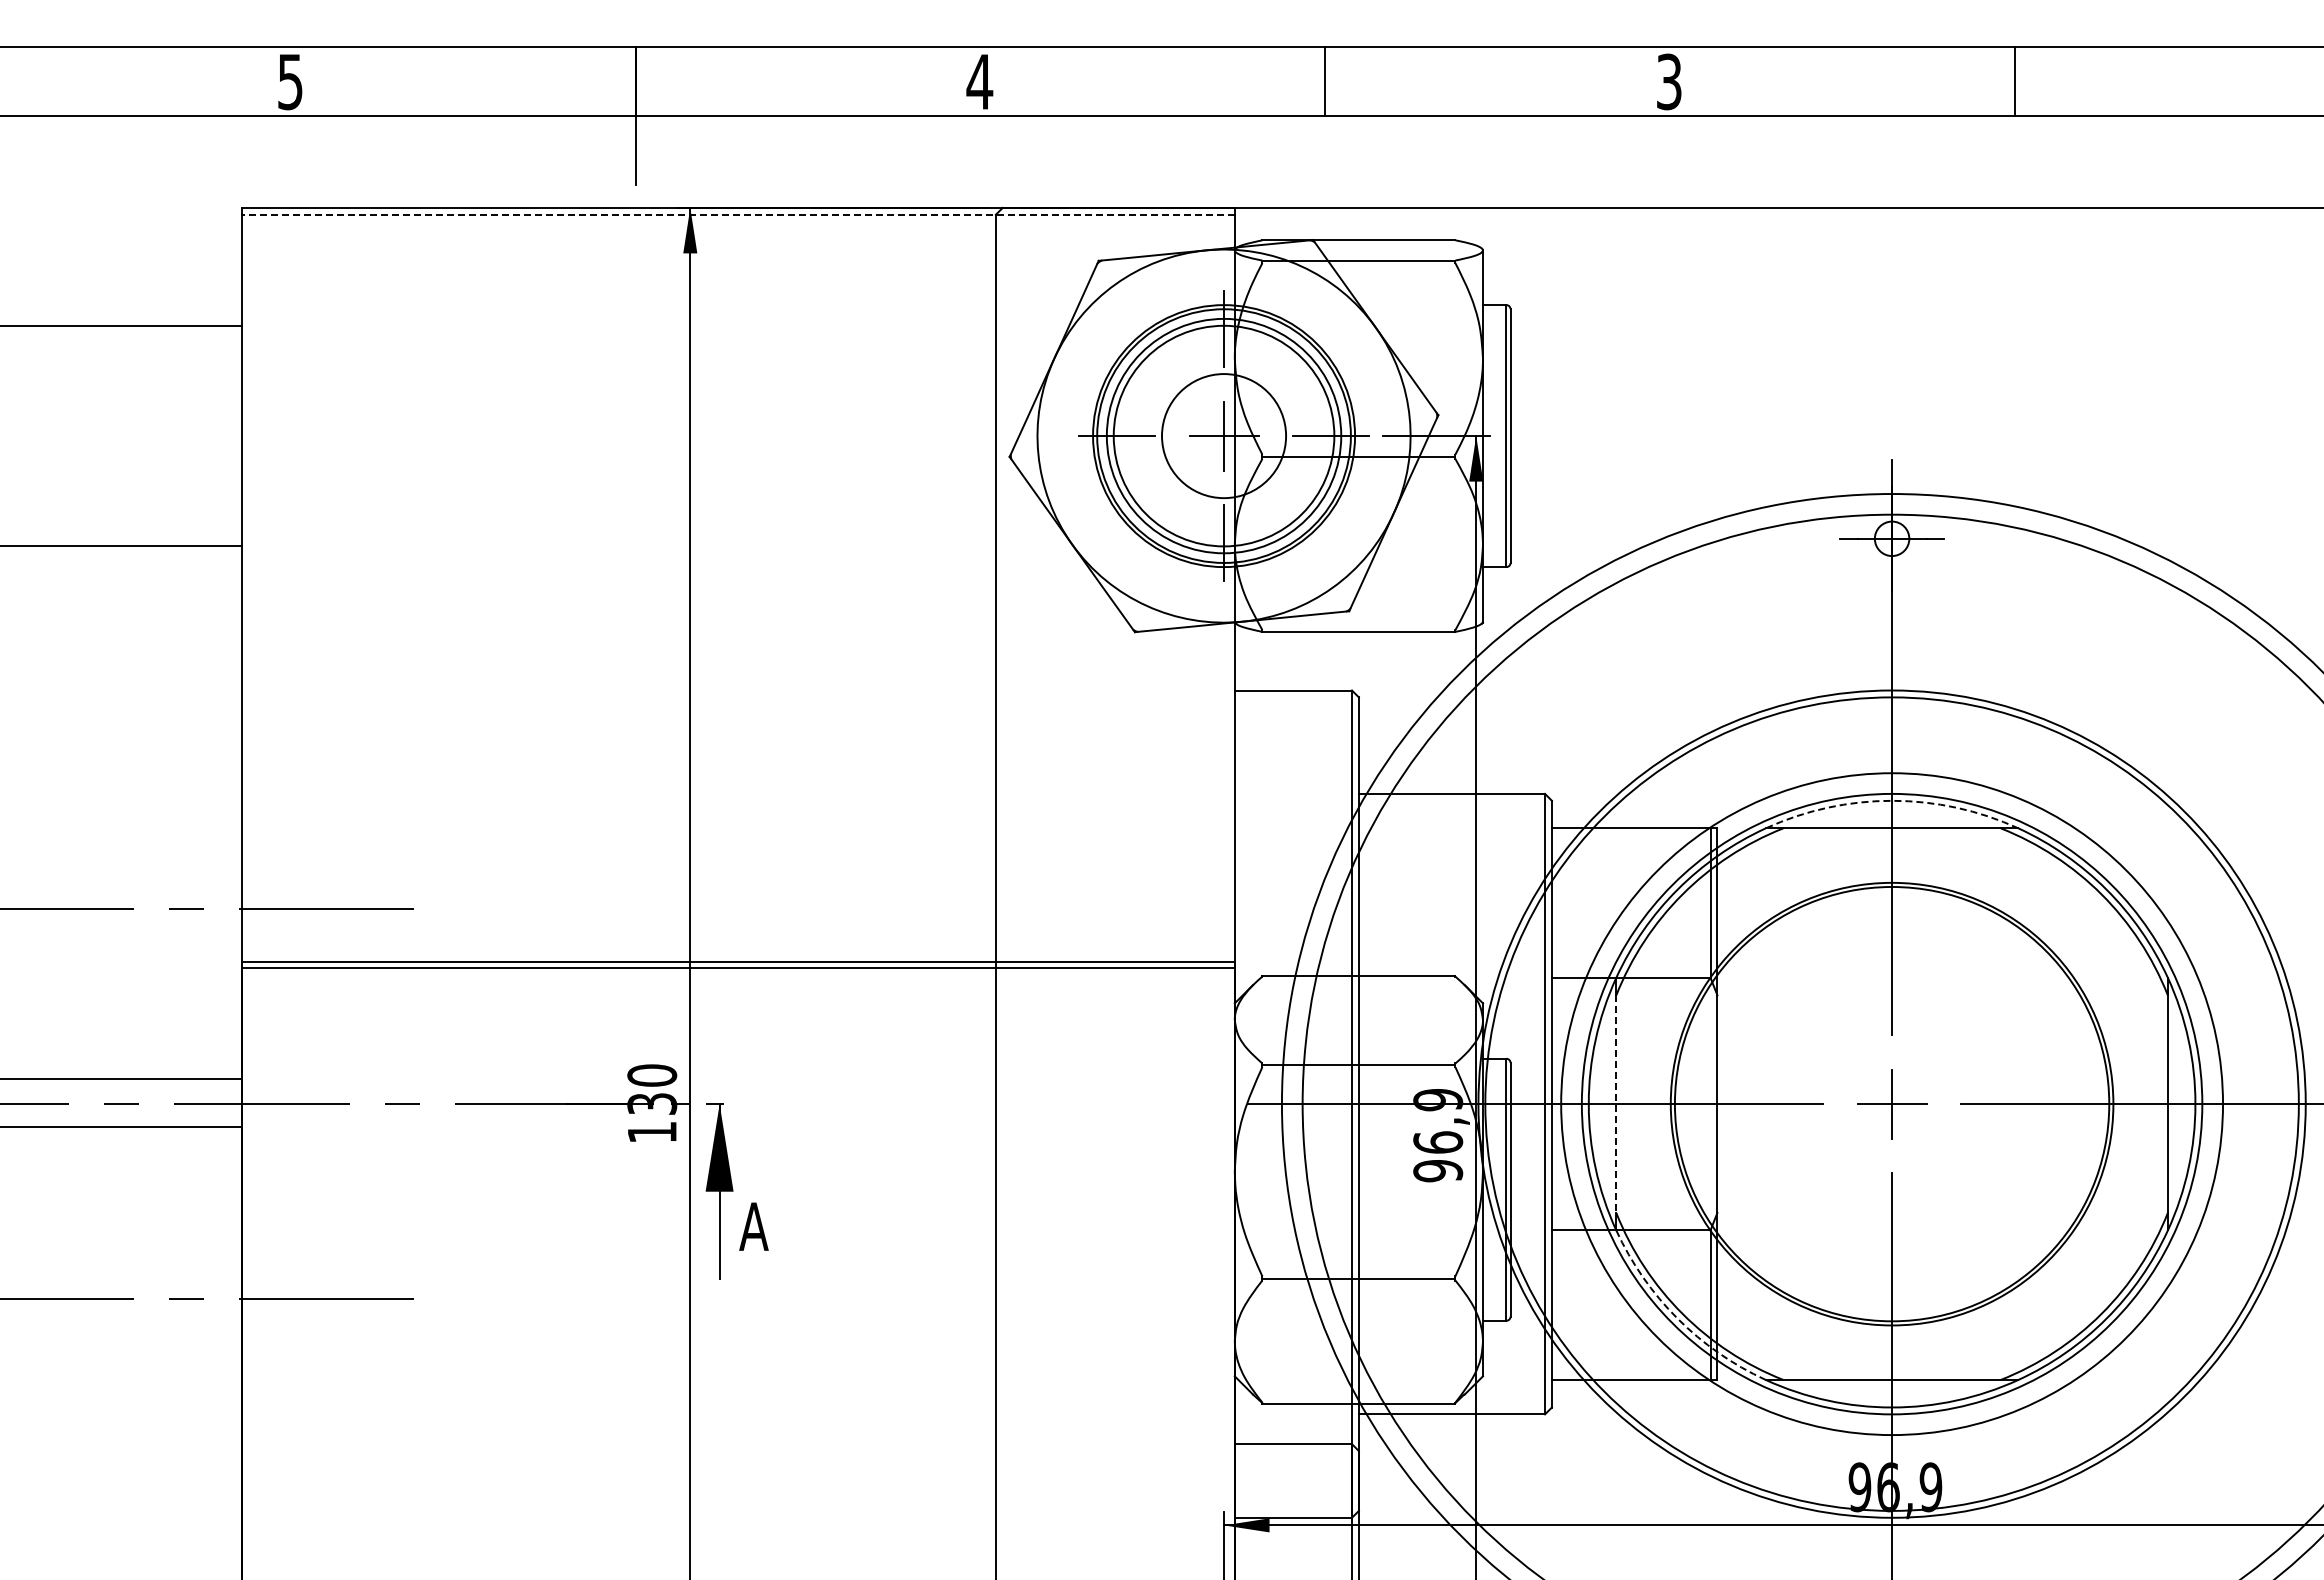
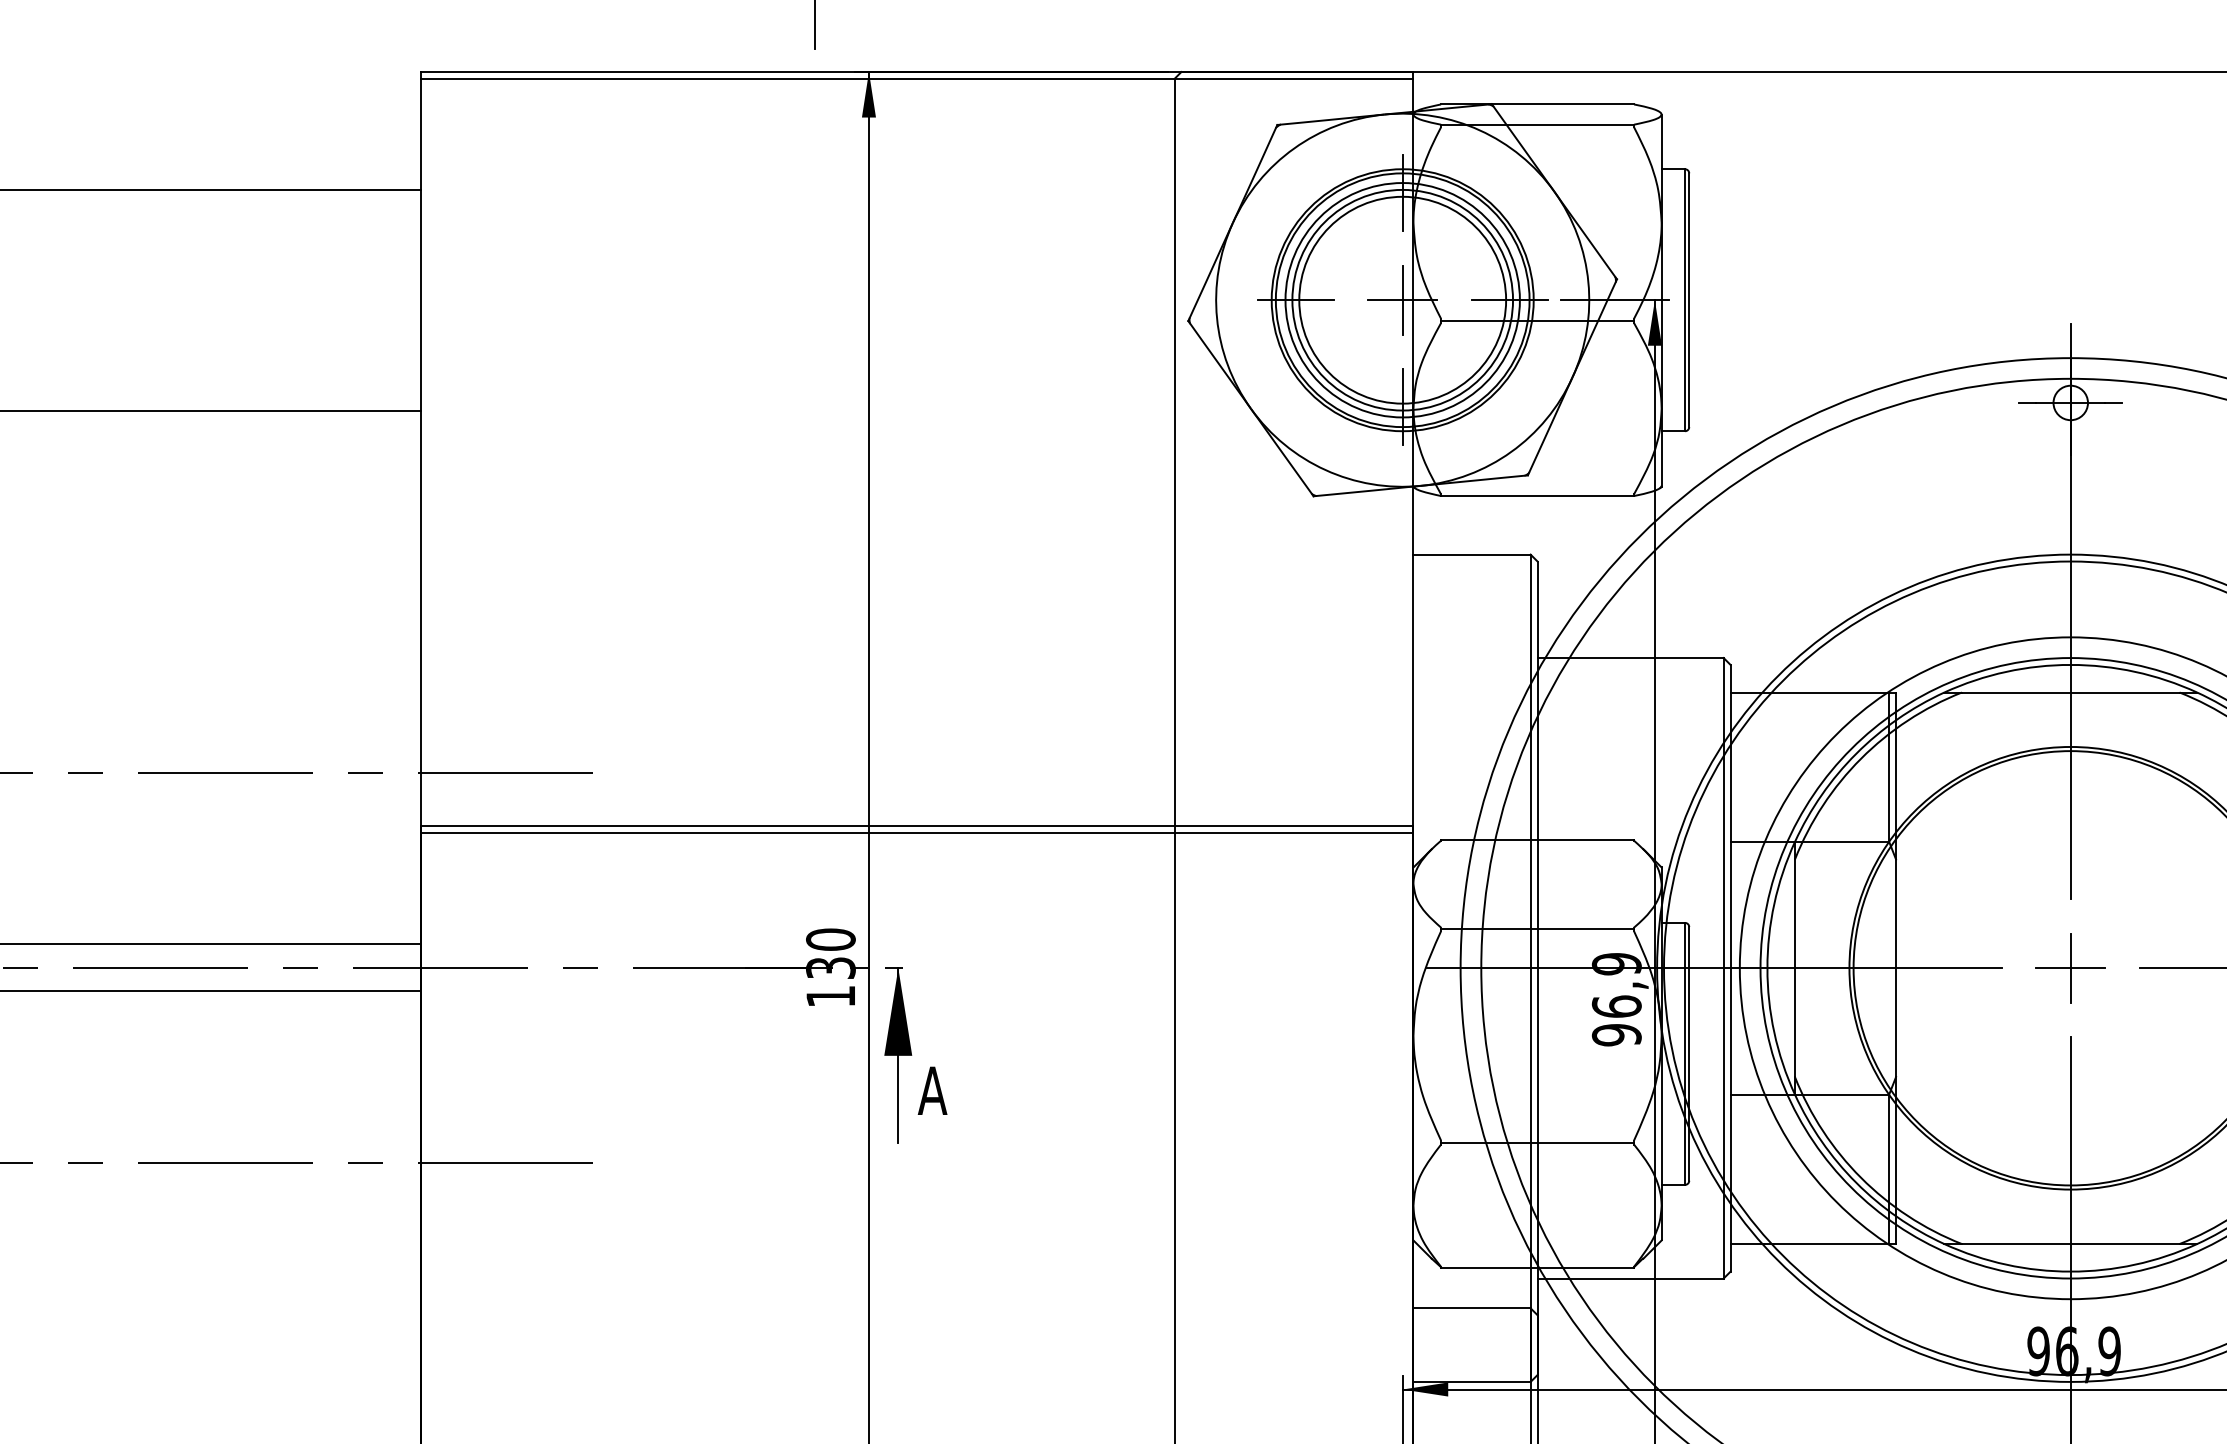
line: (737, 214) -> (916, 78), dashed -> solid
circle: (1223, 435) -> (1402, 299), size x1.67
arc: (1892, 800) -> (2071, 664), dashed -> solid
line: (1616, 1104) -> (1795, 968), dashed -> solid
arc: (1677, 1318) -> (1856, 1182), dashed -> solid

